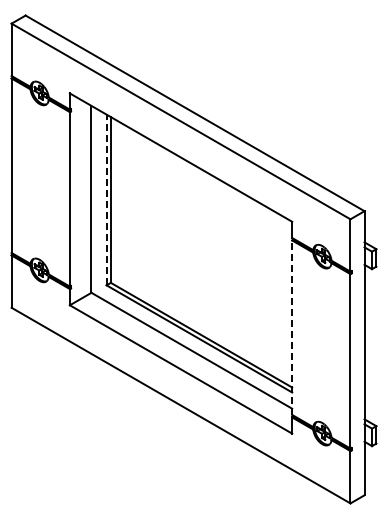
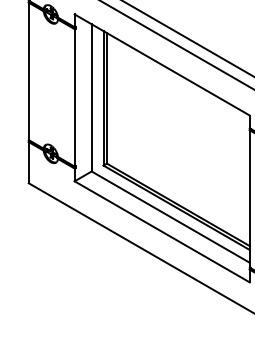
line: (106, 199) -> (103, 97), dashed -> solid
line: (292, 327) -> (250, 198), dashed -> solid

